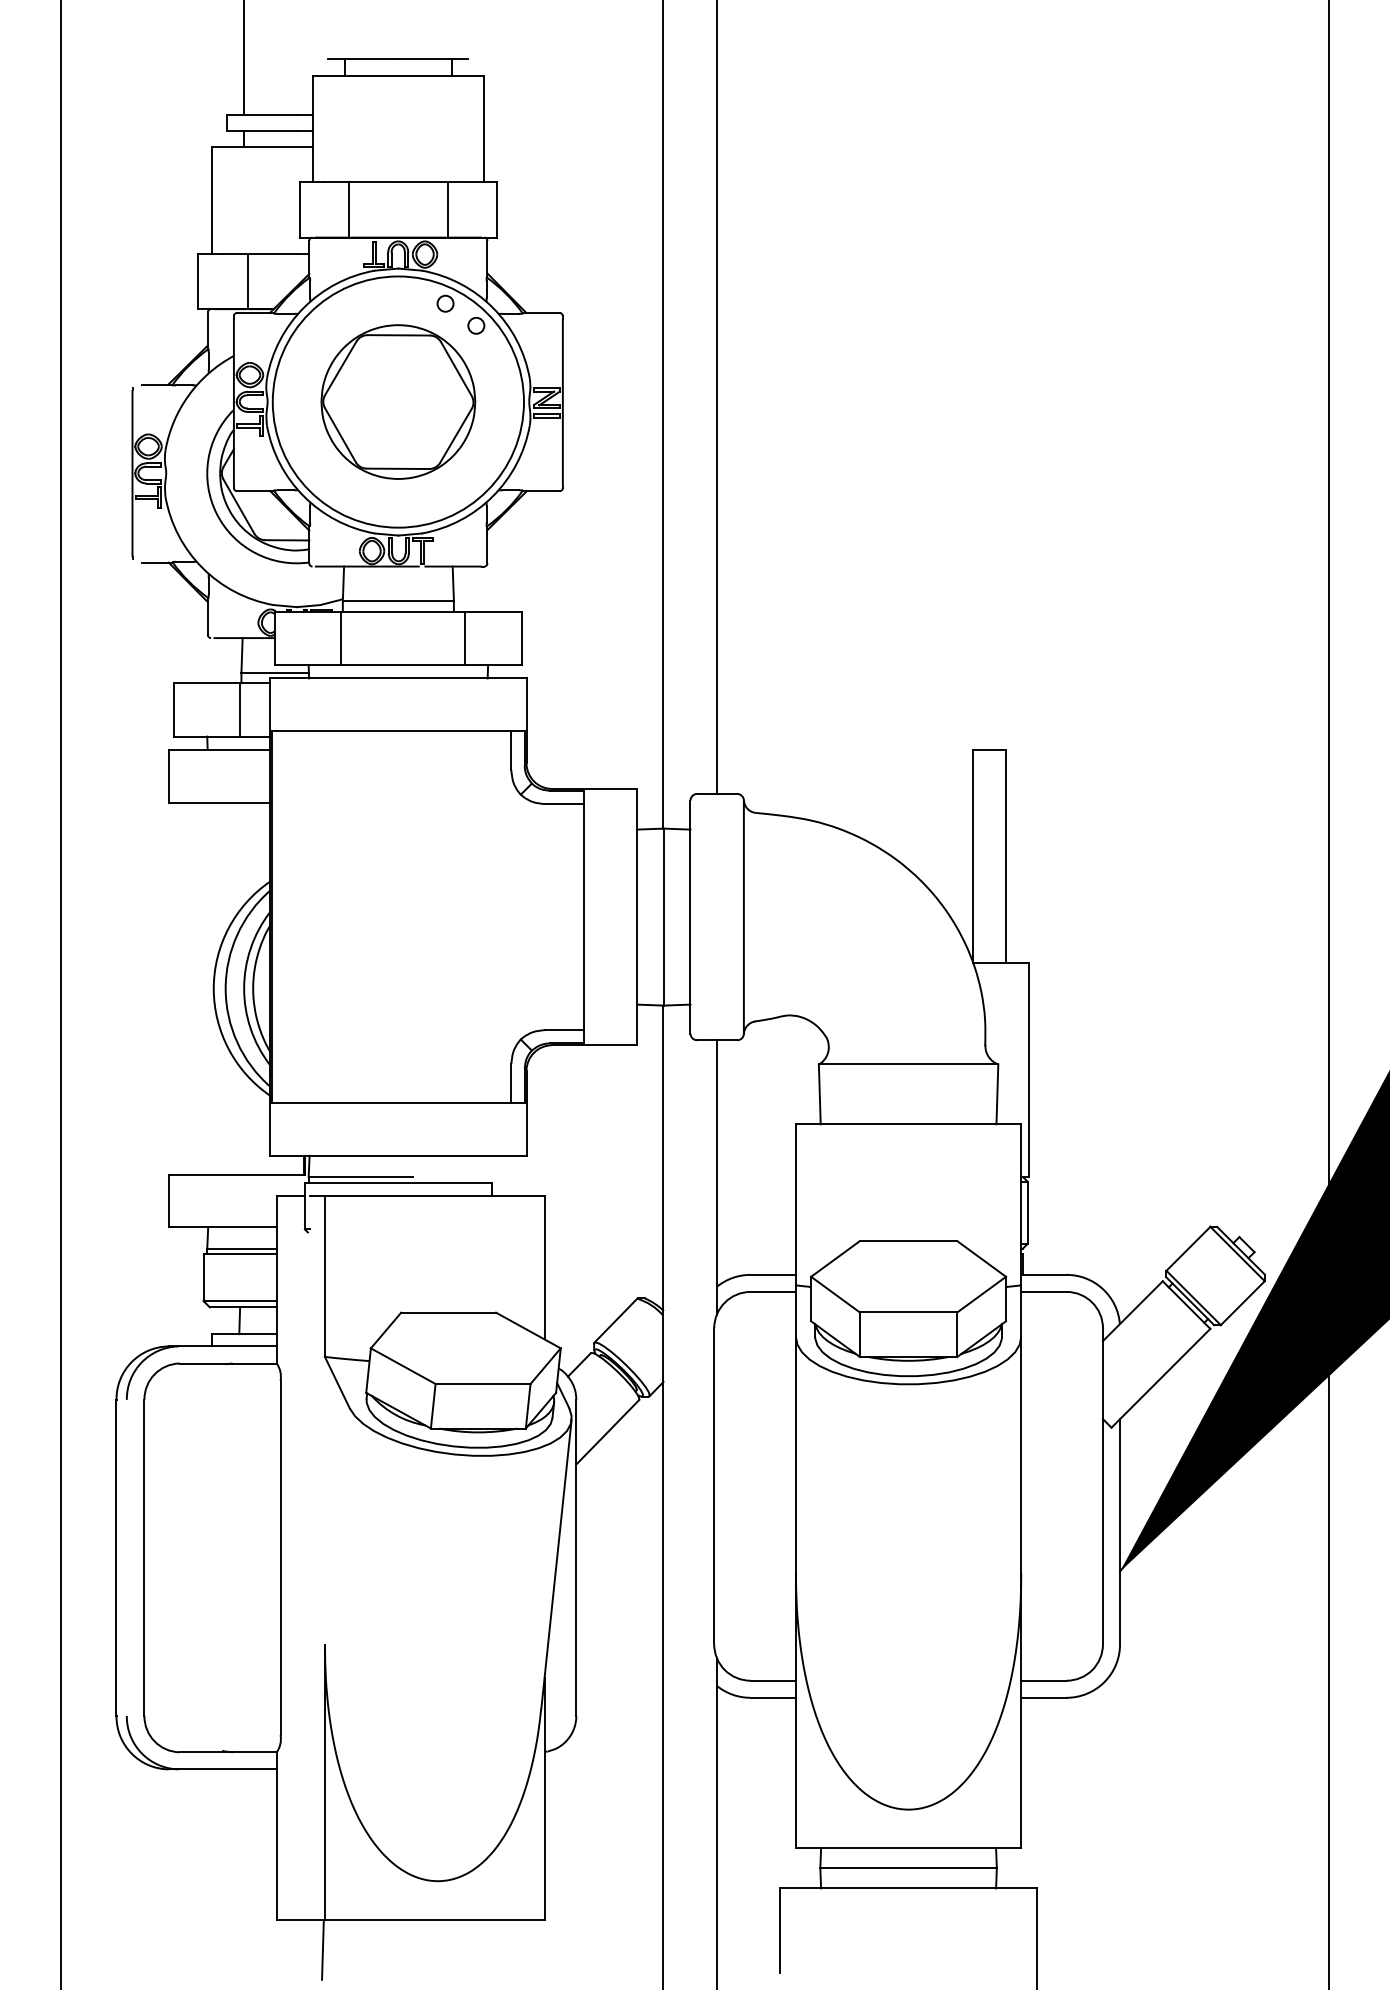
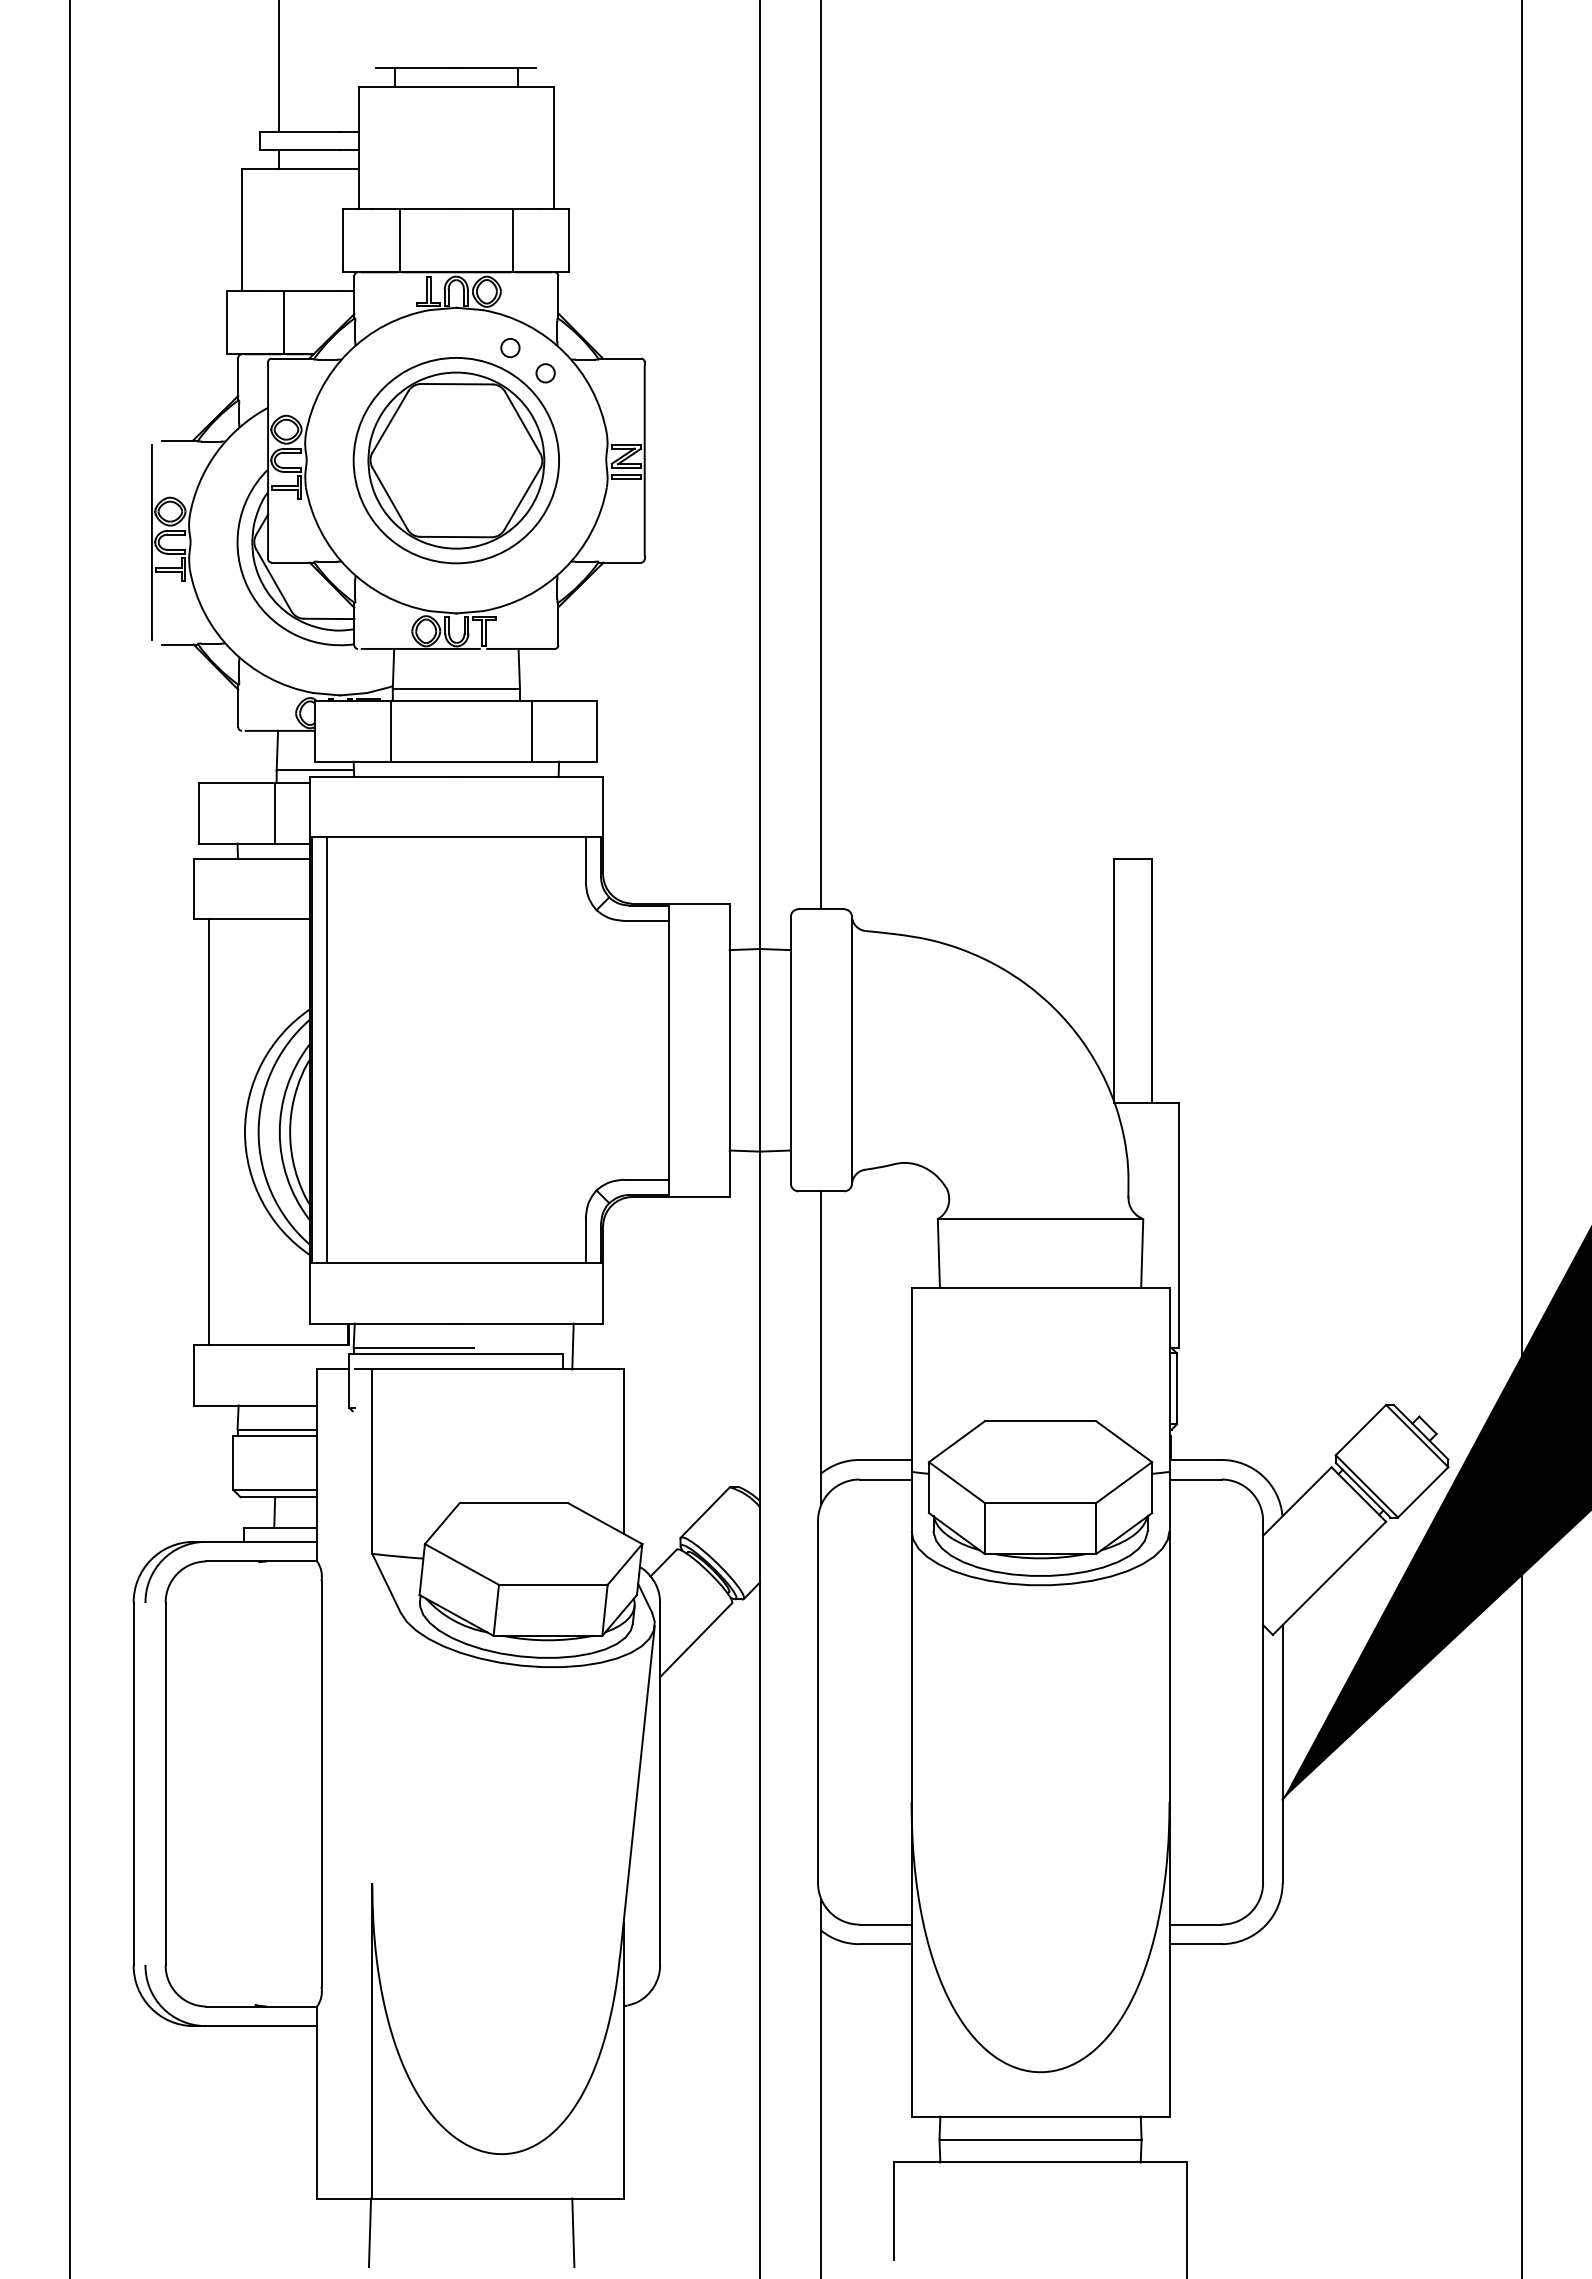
circle: (398, 401) -> (456, 460), size x0.71
line: (285, 917) -> (327, 1050), added
line: (182, 988) -> (209, 1132), added
line: (499, 1175) -> (572, 1346), added
line: (500, 1949) -> (573, 2232), added

